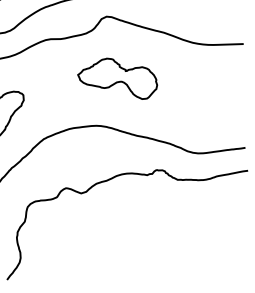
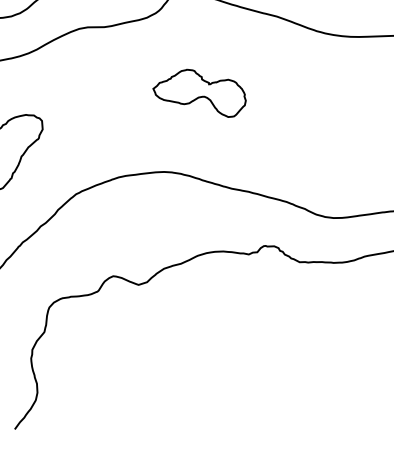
part: (117, 78) -> (199, 92), size x0.7

